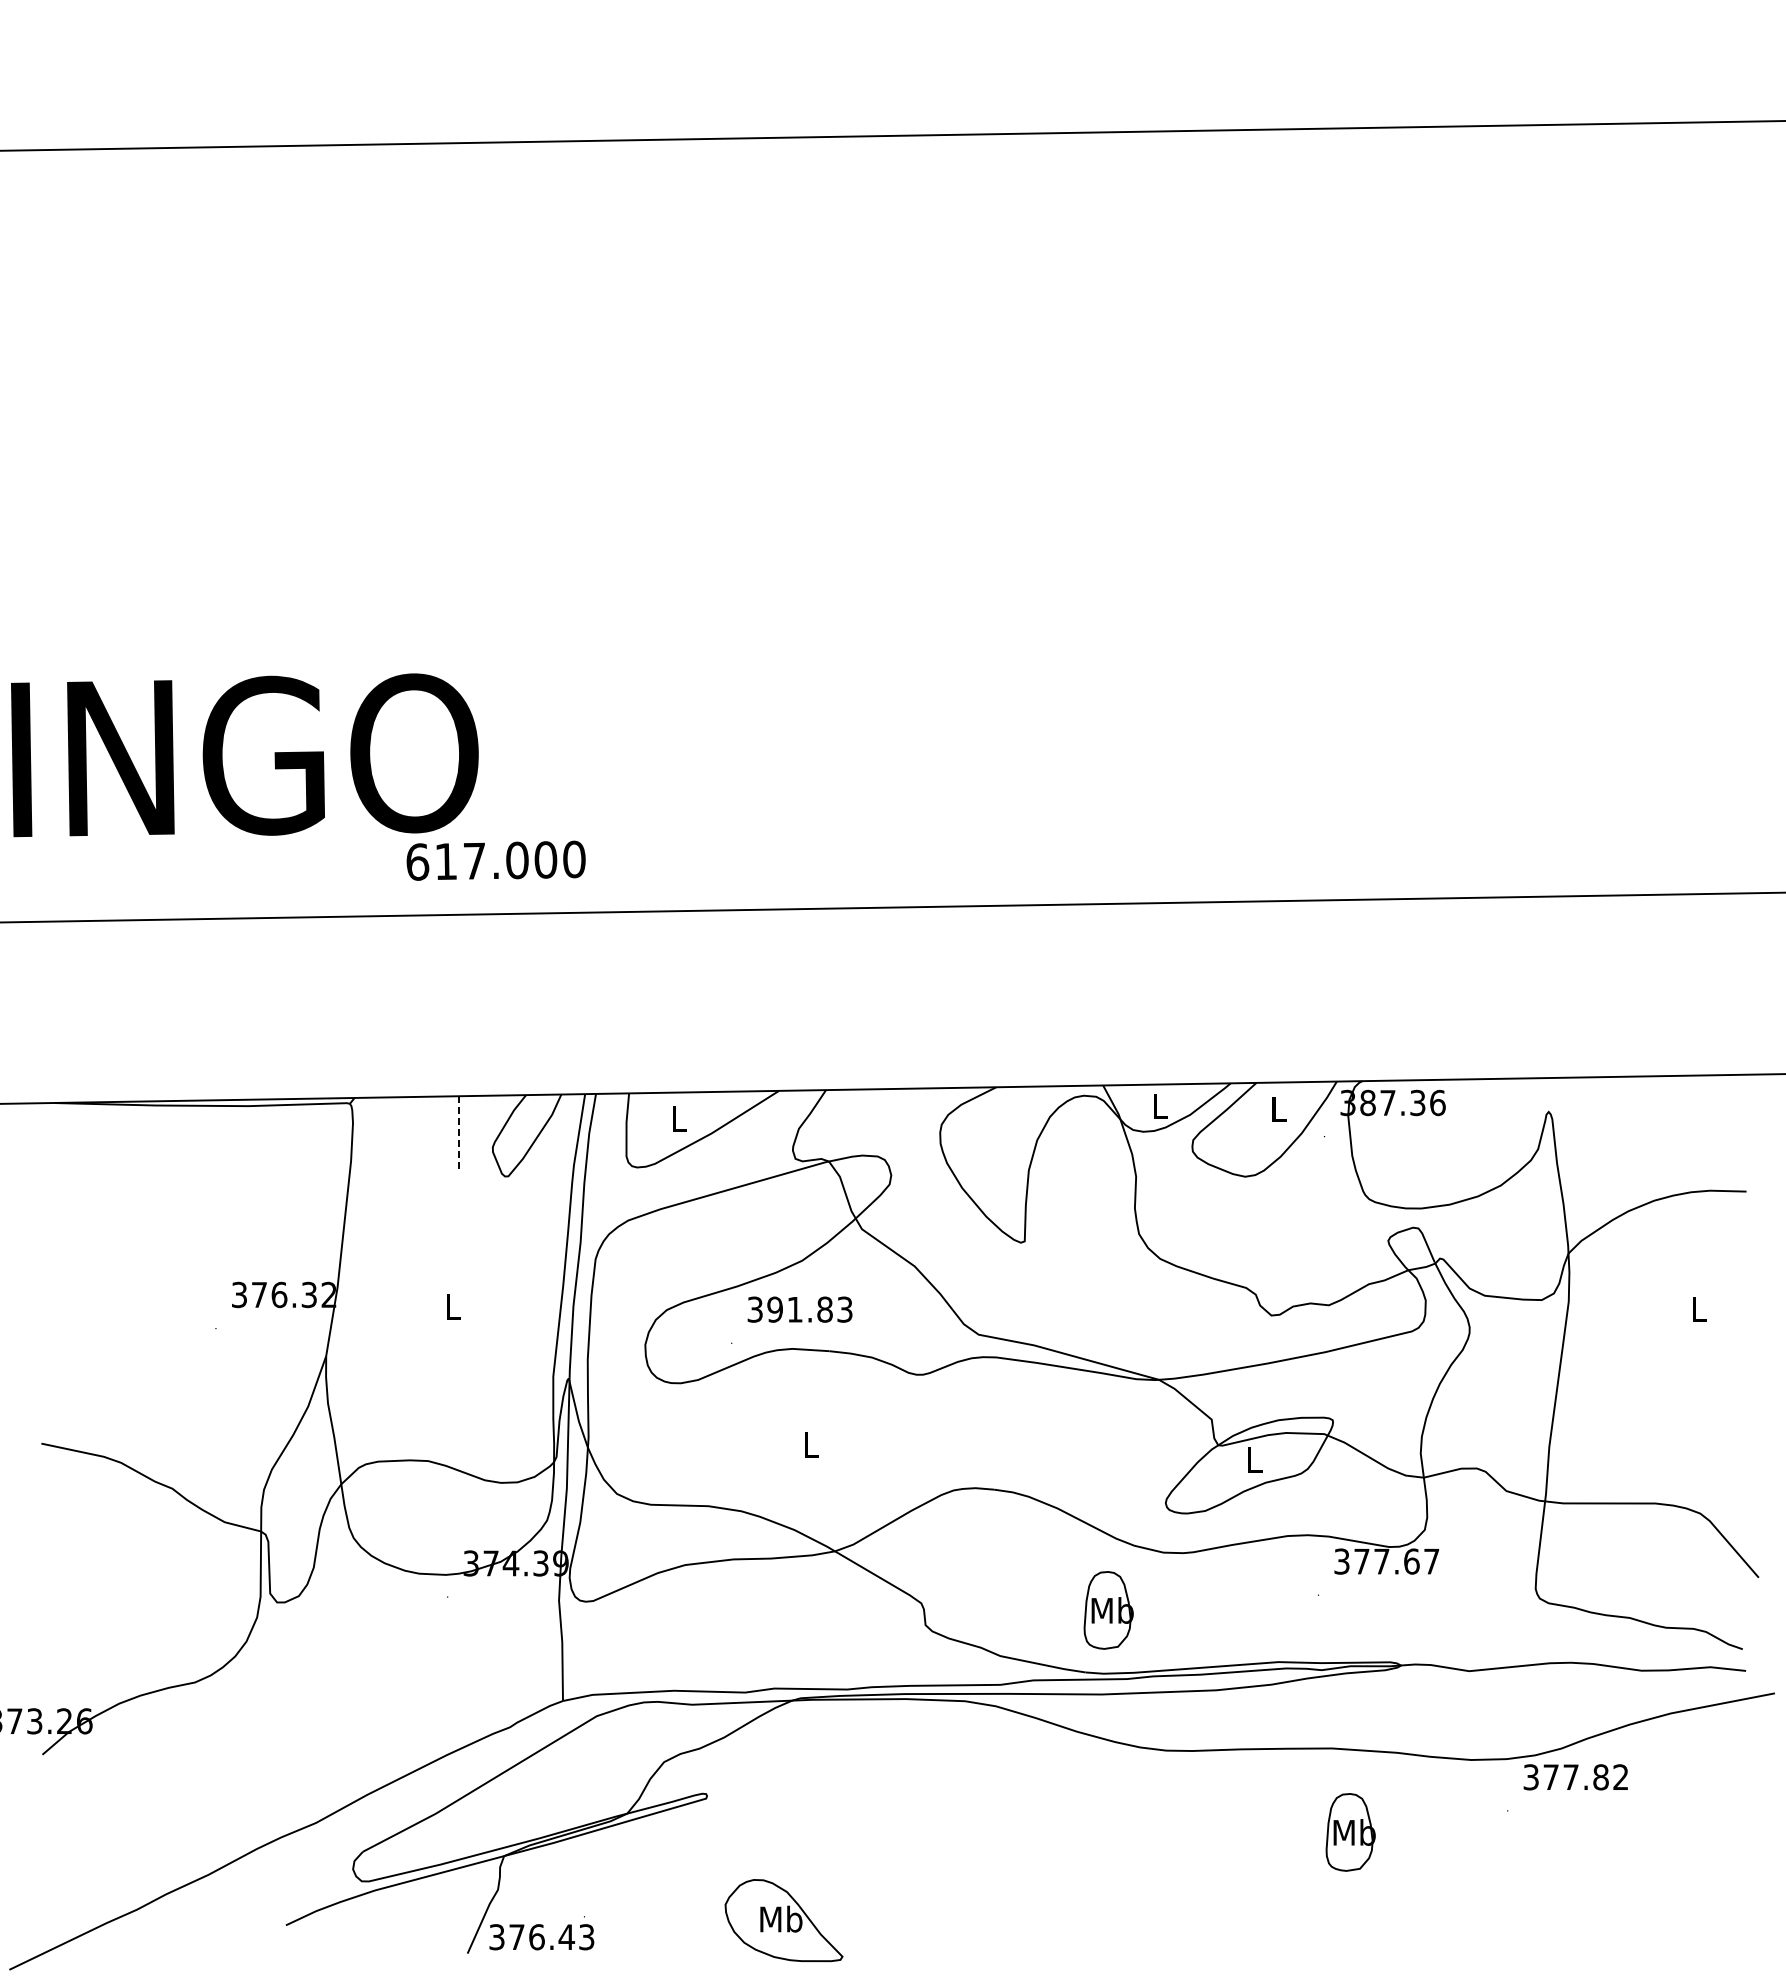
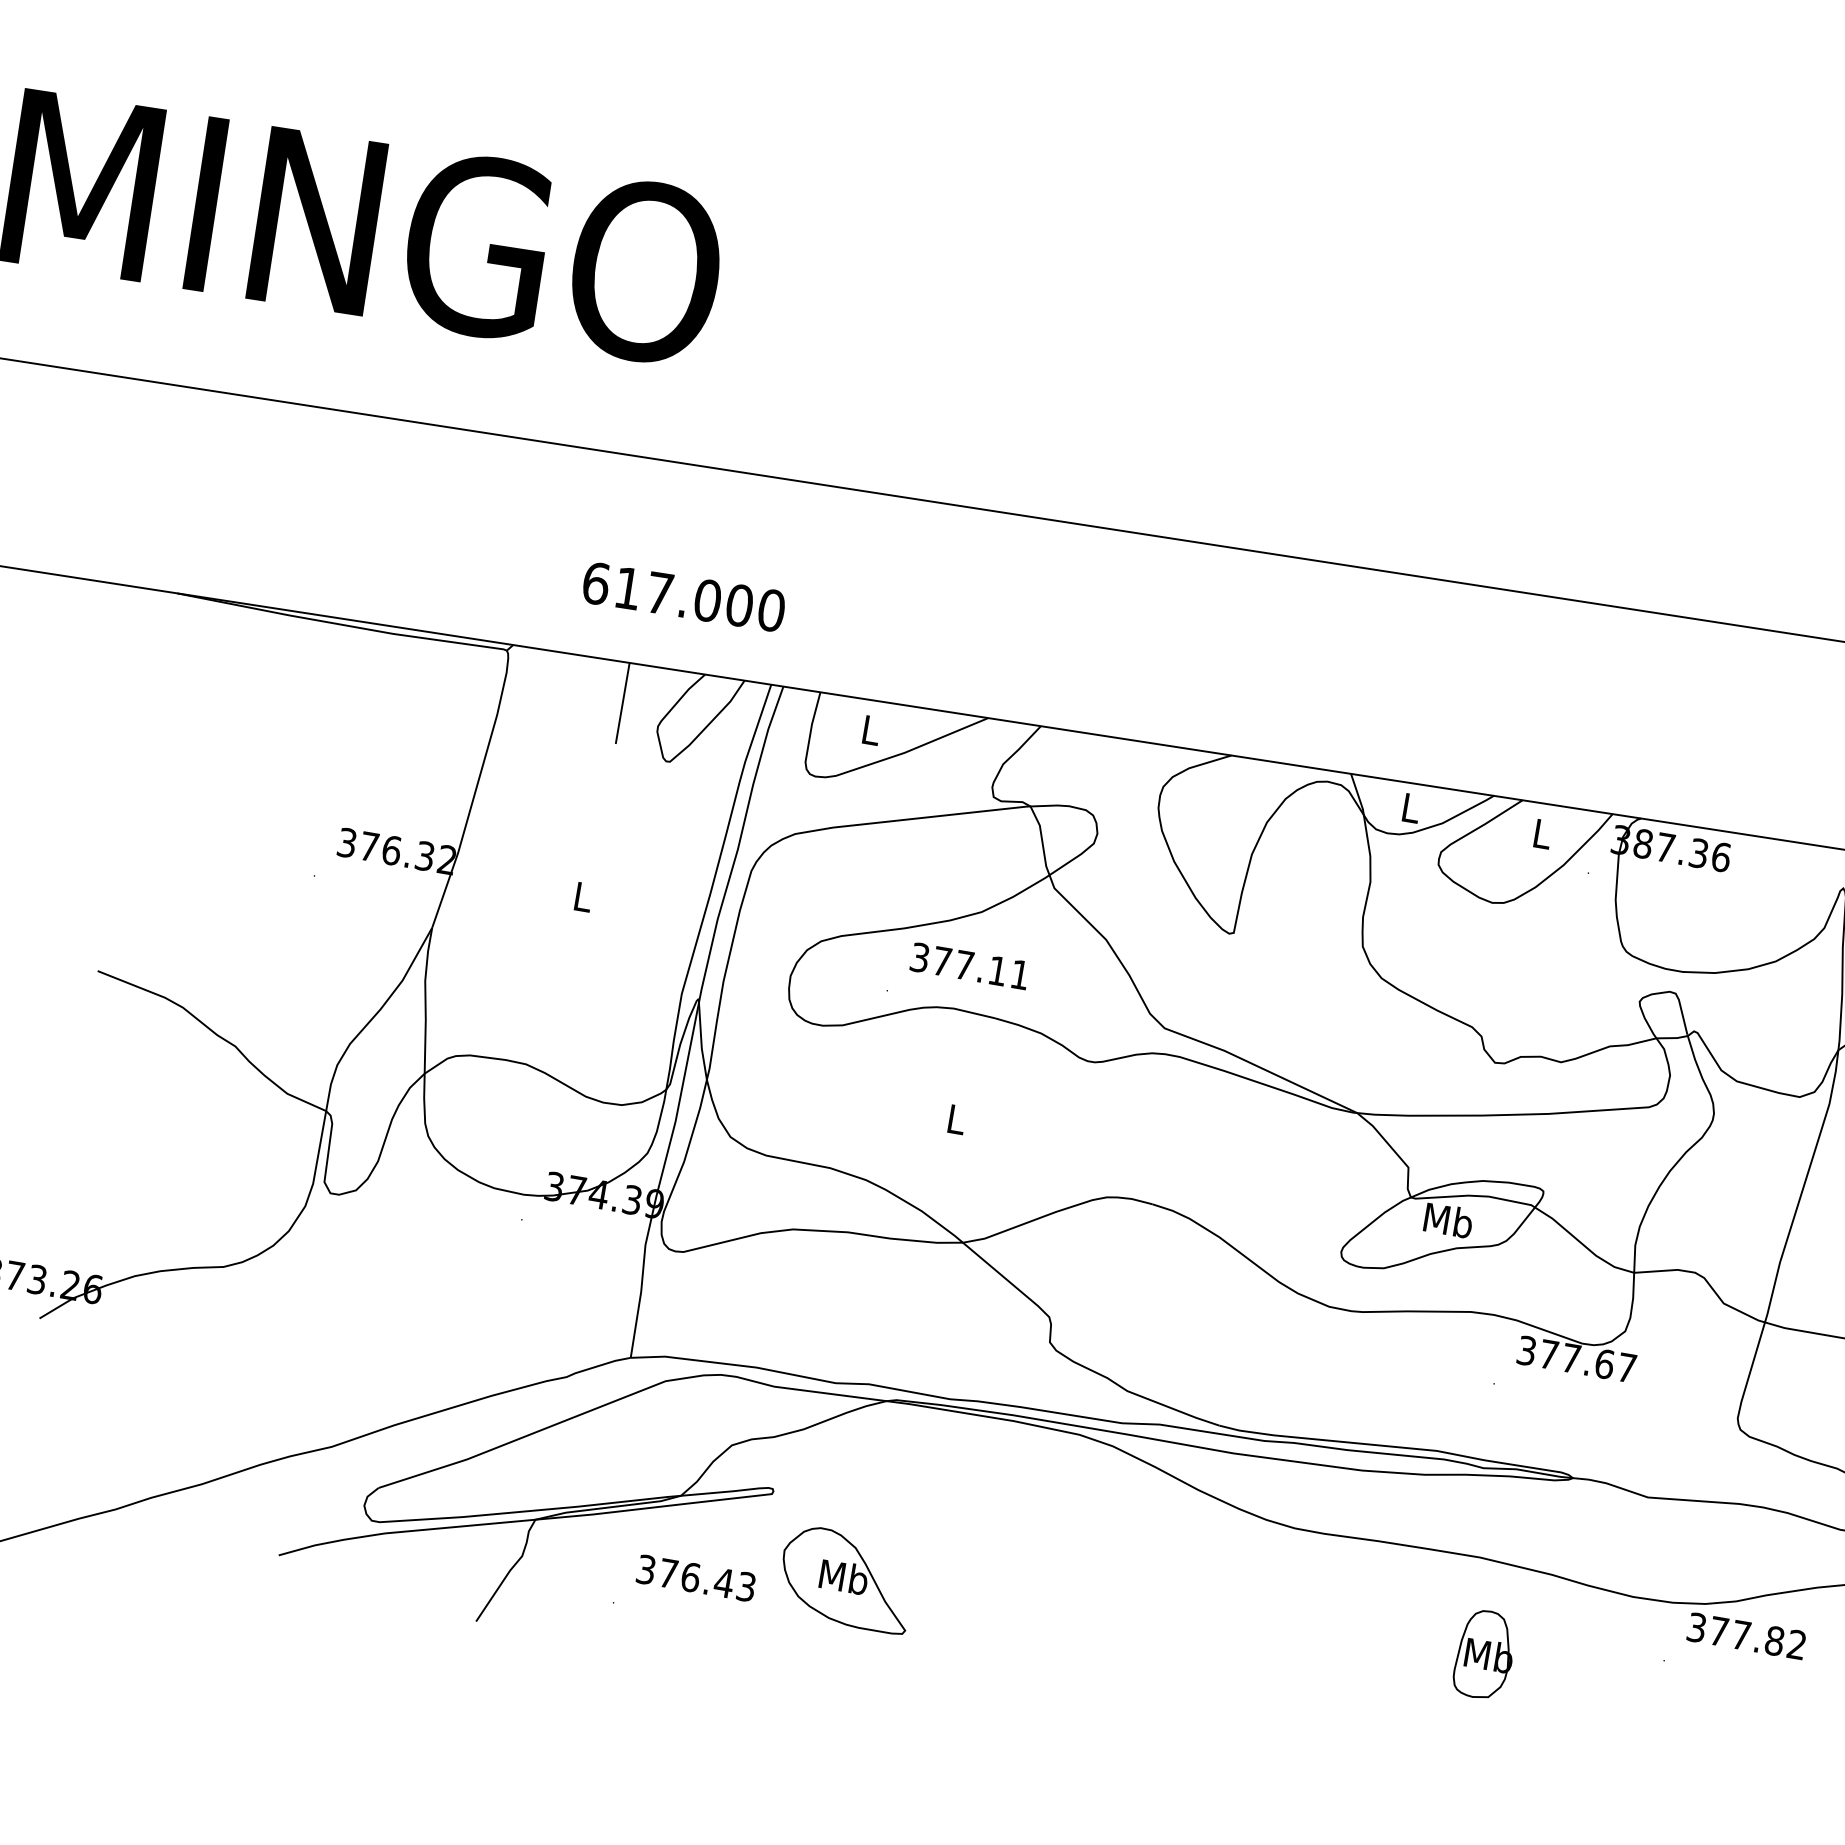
text: (495, 860) -> (683, 596), moved
line: (458, 1133) -> (622, 704), dashed -> solid
text: (809, 1309) -> (980, 967), 391.83 -> 377.11
text: (1254, 1459) -> (1448, 1220), L -> Mb
part: (1108, 1610) -> (1256, 1360), removed
part: (783, 1920) -> (846, 1579), moved
text: (541, 1937) -> (695, 1578), moved

